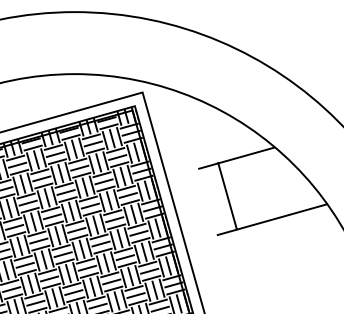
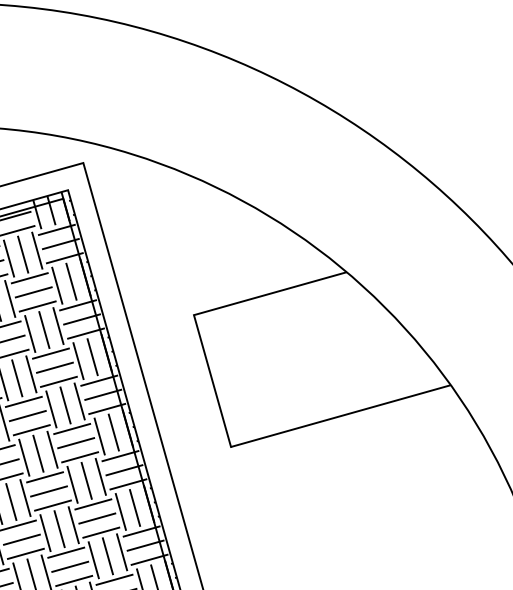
line: (227, 196) -> (212, 381), moved

